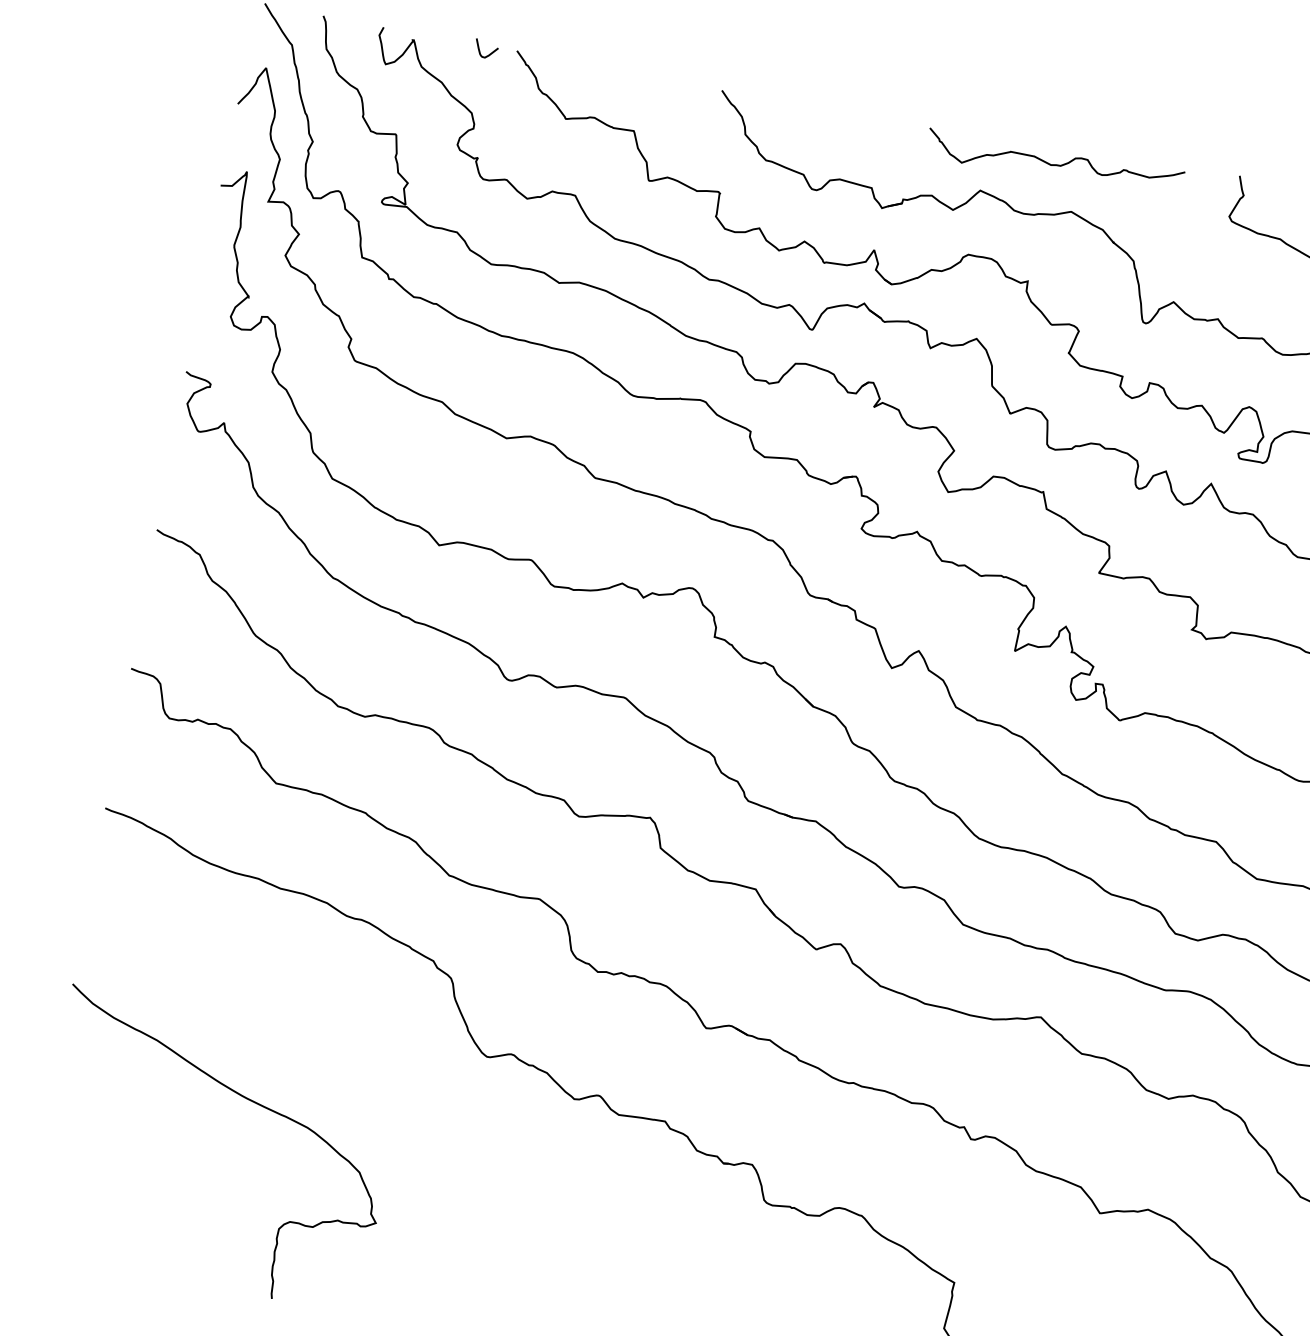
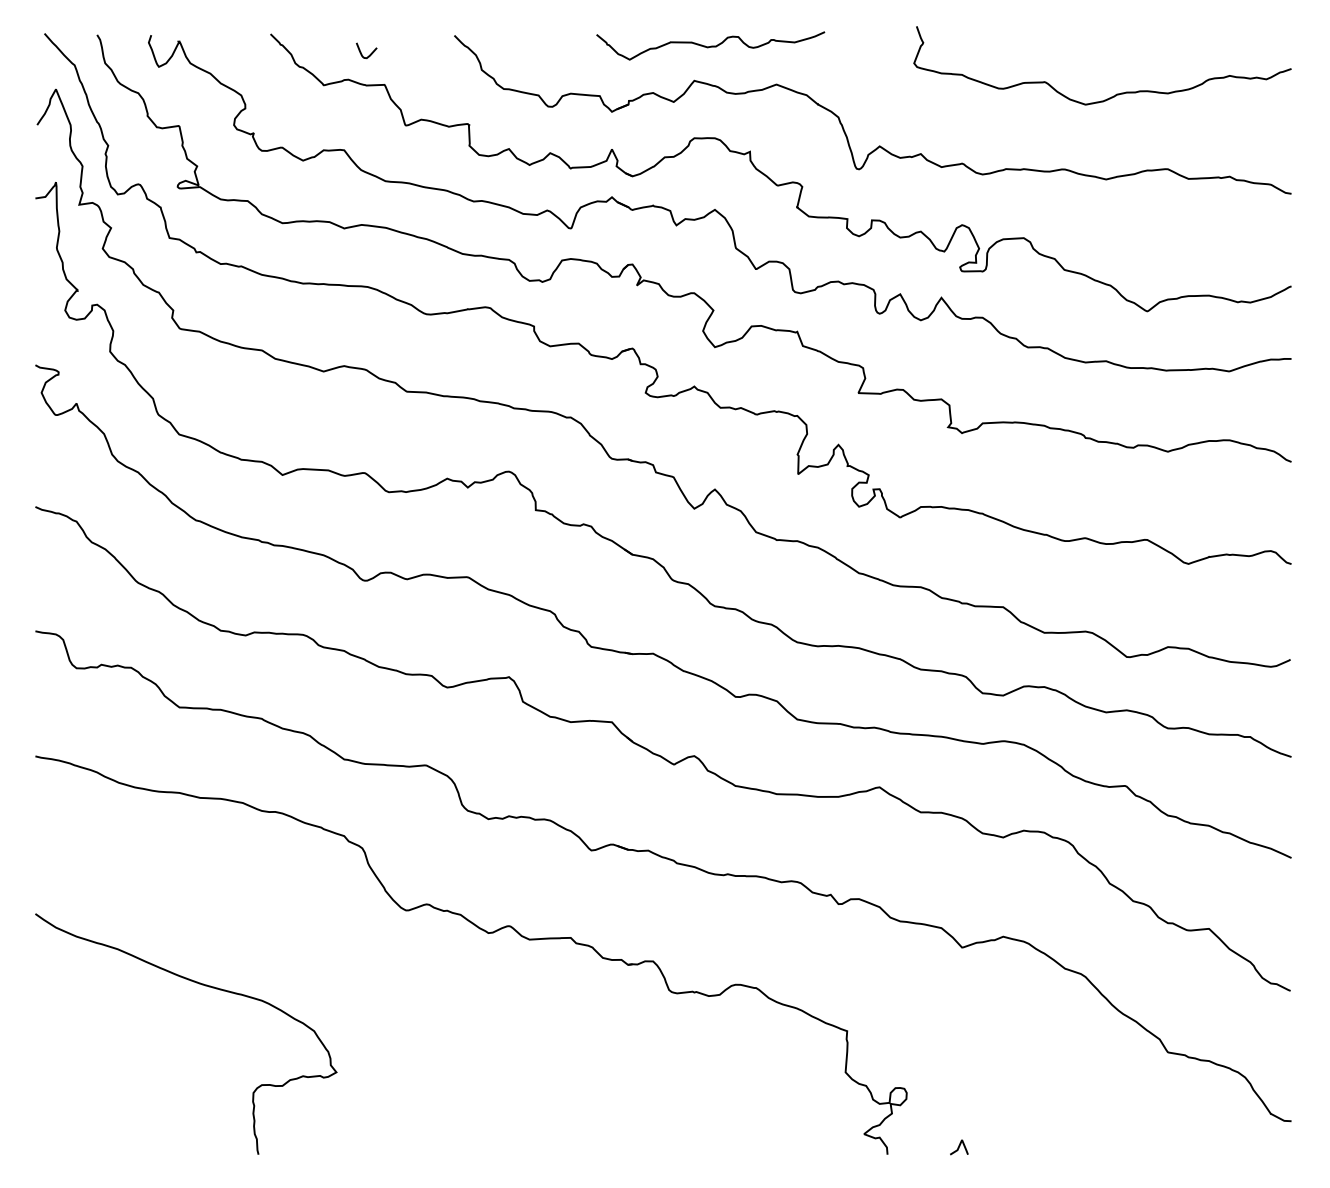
curve: (490, 53) -> (370, 53), moved
curve: (1055, 163) -> (711, 45), moved

